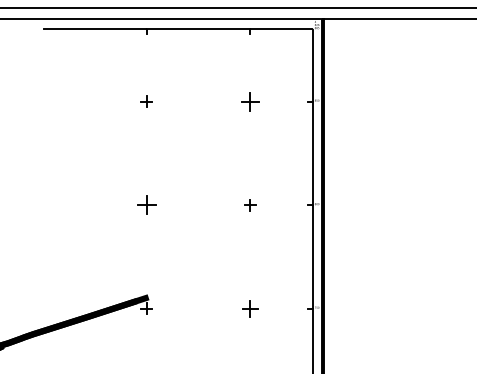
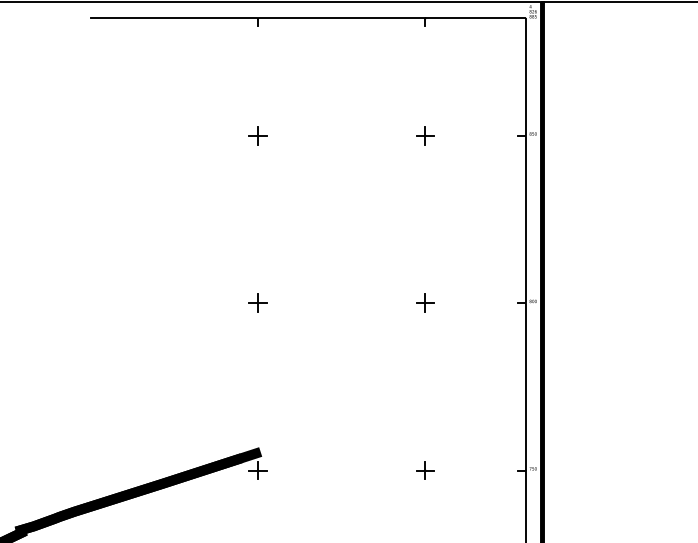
part: (250, 101) -> (425, 135), size x0.62
part: (146, 205) -> (257, 303), size x0.62
part: (250, 308) -> (425, 470), size x0.71

